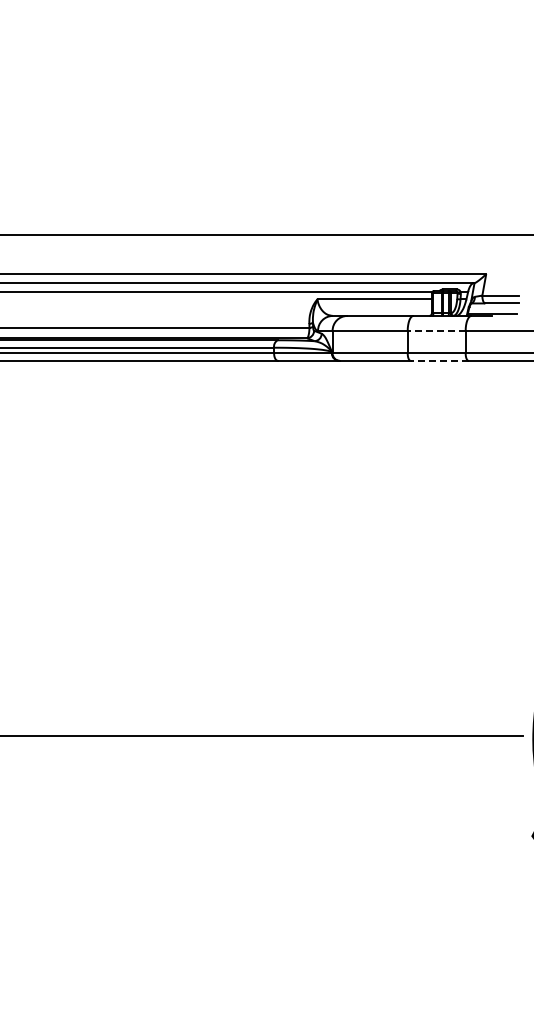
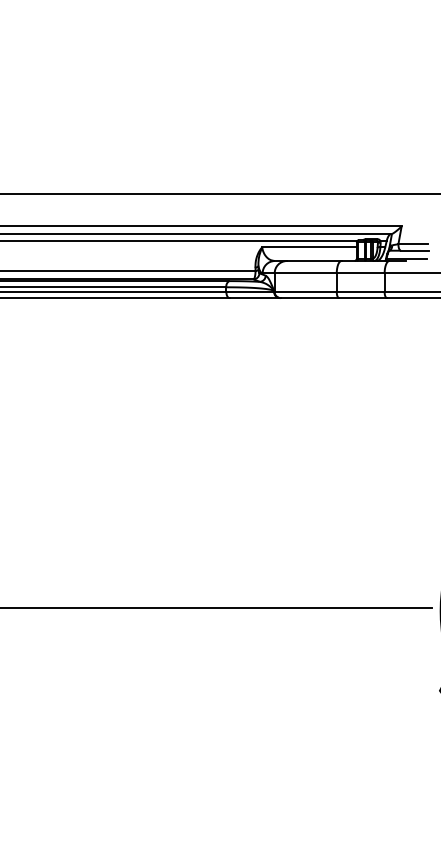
line: (436, 330) -> (360, 273), dashed -> solid
line: (439, 360) -> (363, 297), dashed -> solid

